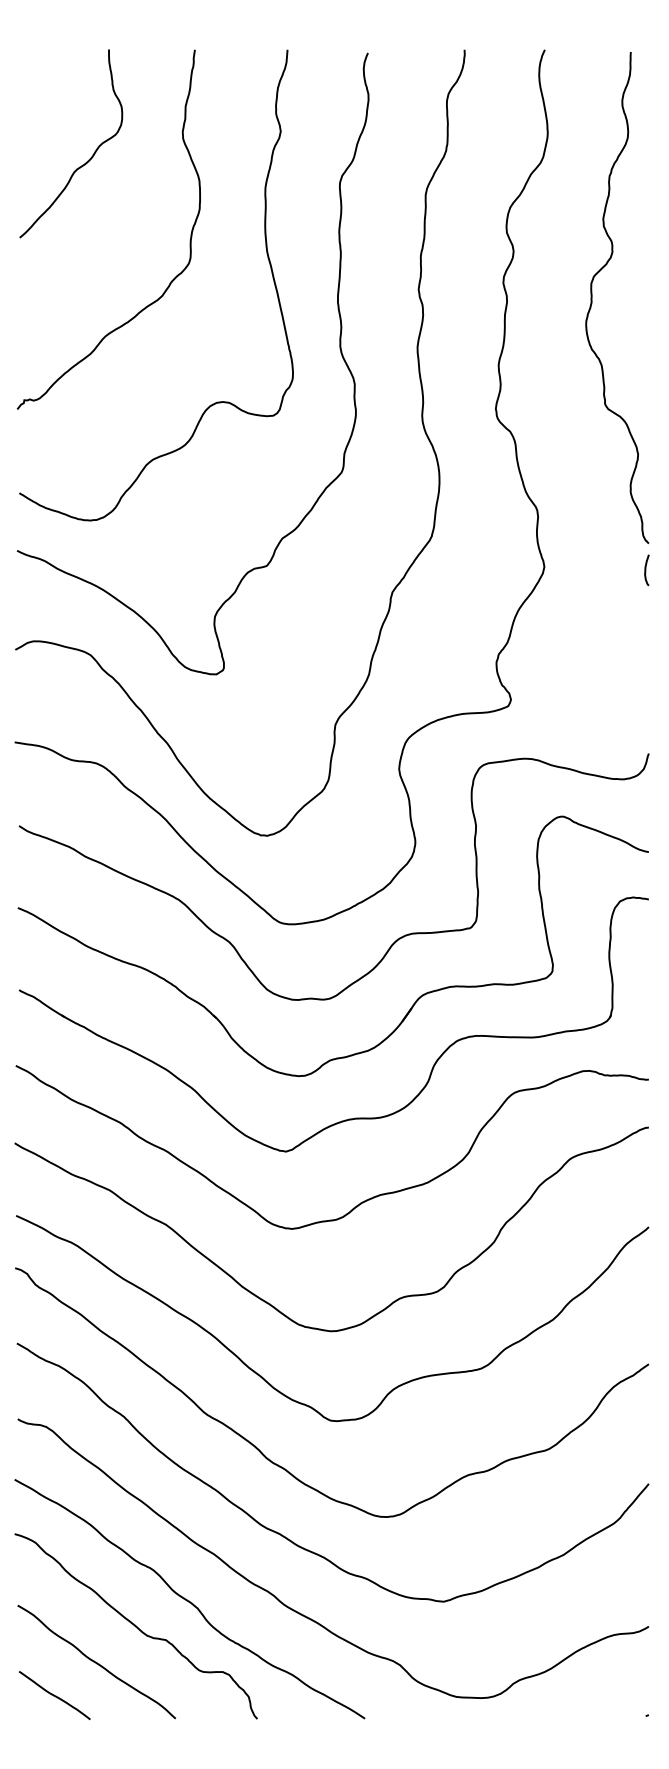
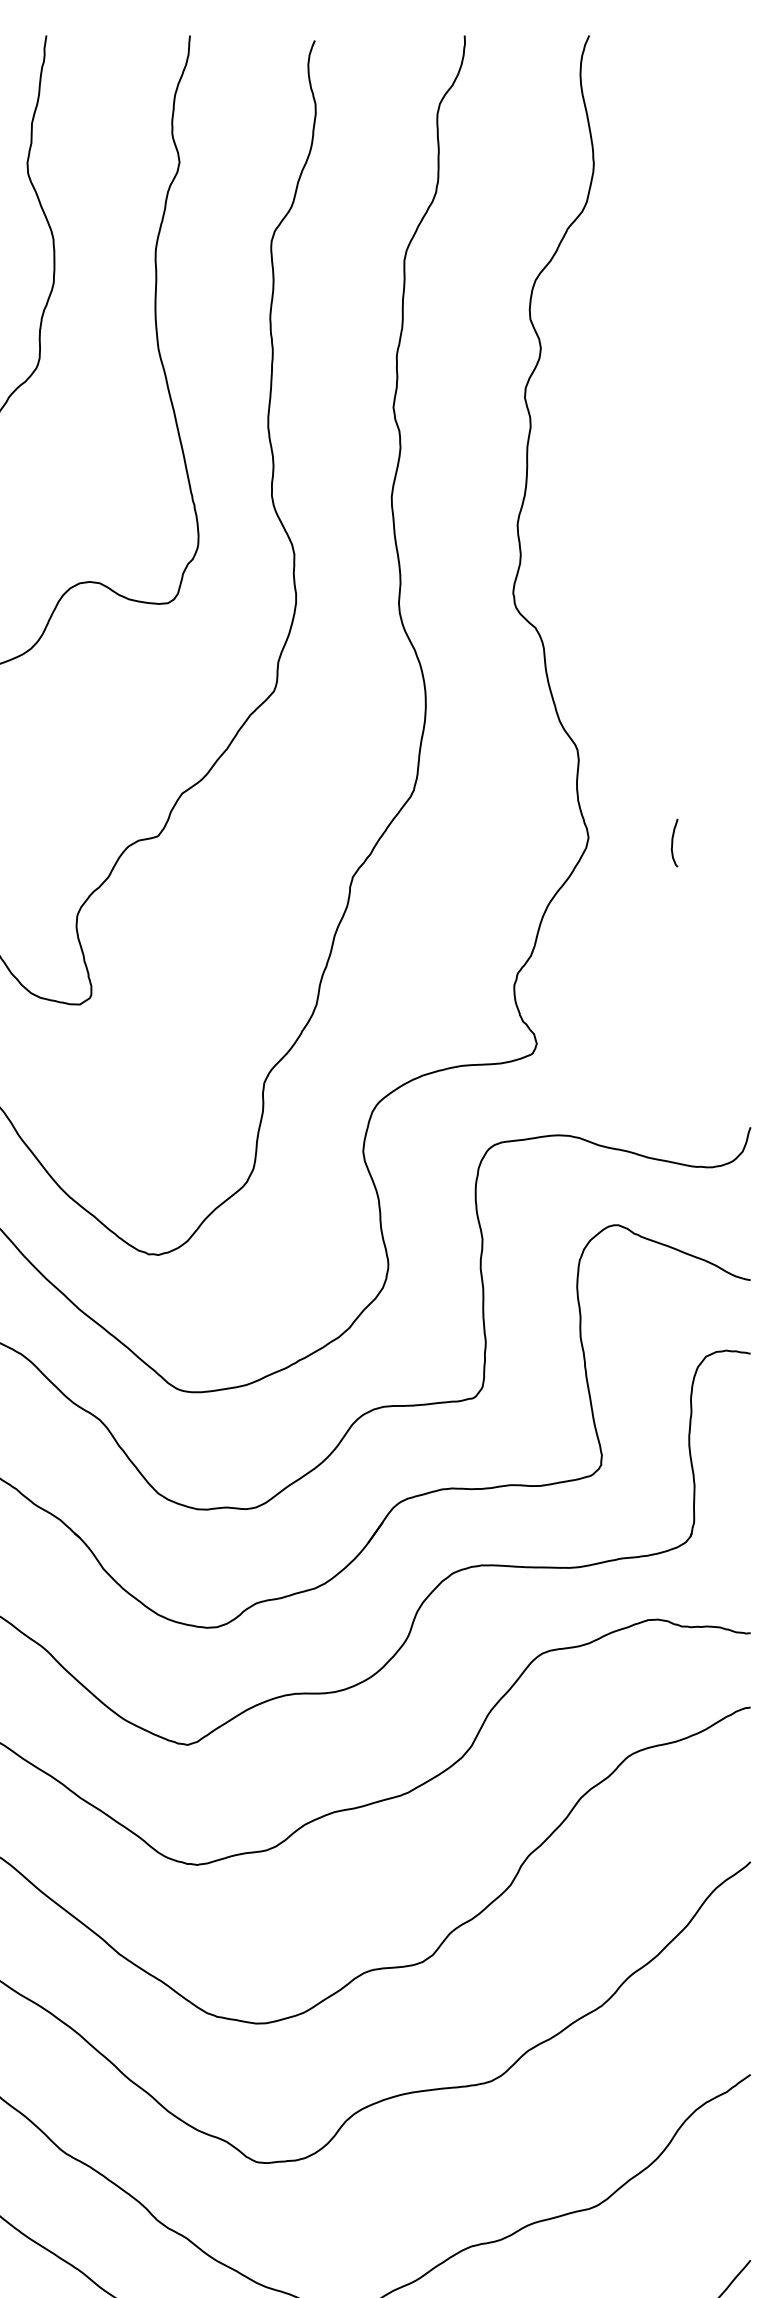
curve: (592, 297) -> (663, 419), removed
curve: (646, 570) -> (674, 843), moved

